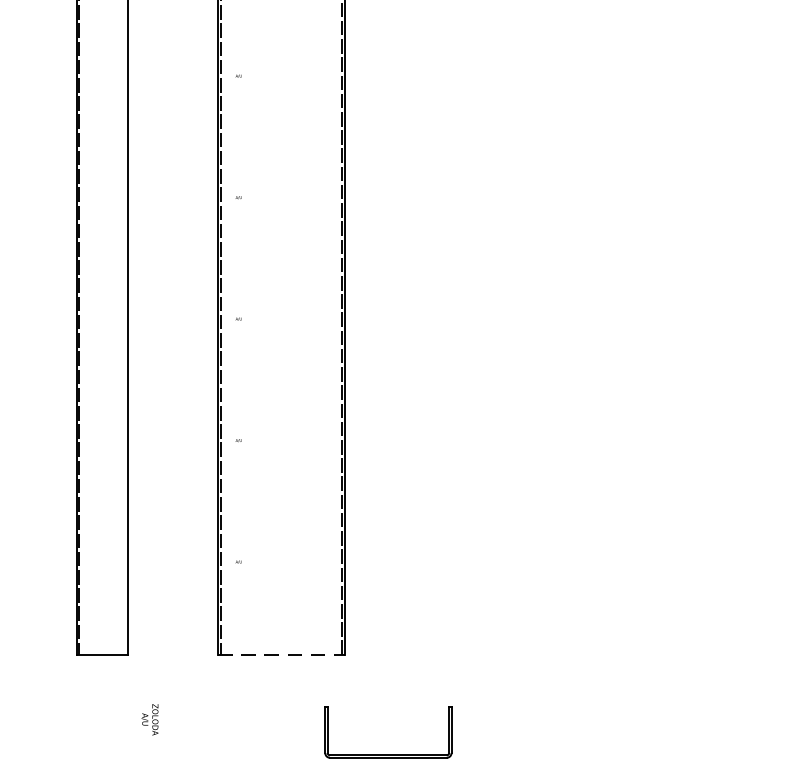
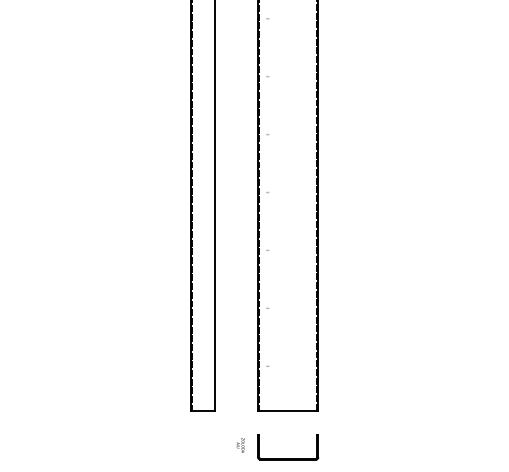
line: (282, 654) -> (288, 410), dashed -> solid
text: (150, 719) -> (240, 445), moved
part: (389, 755) -> (288, 458), moved

